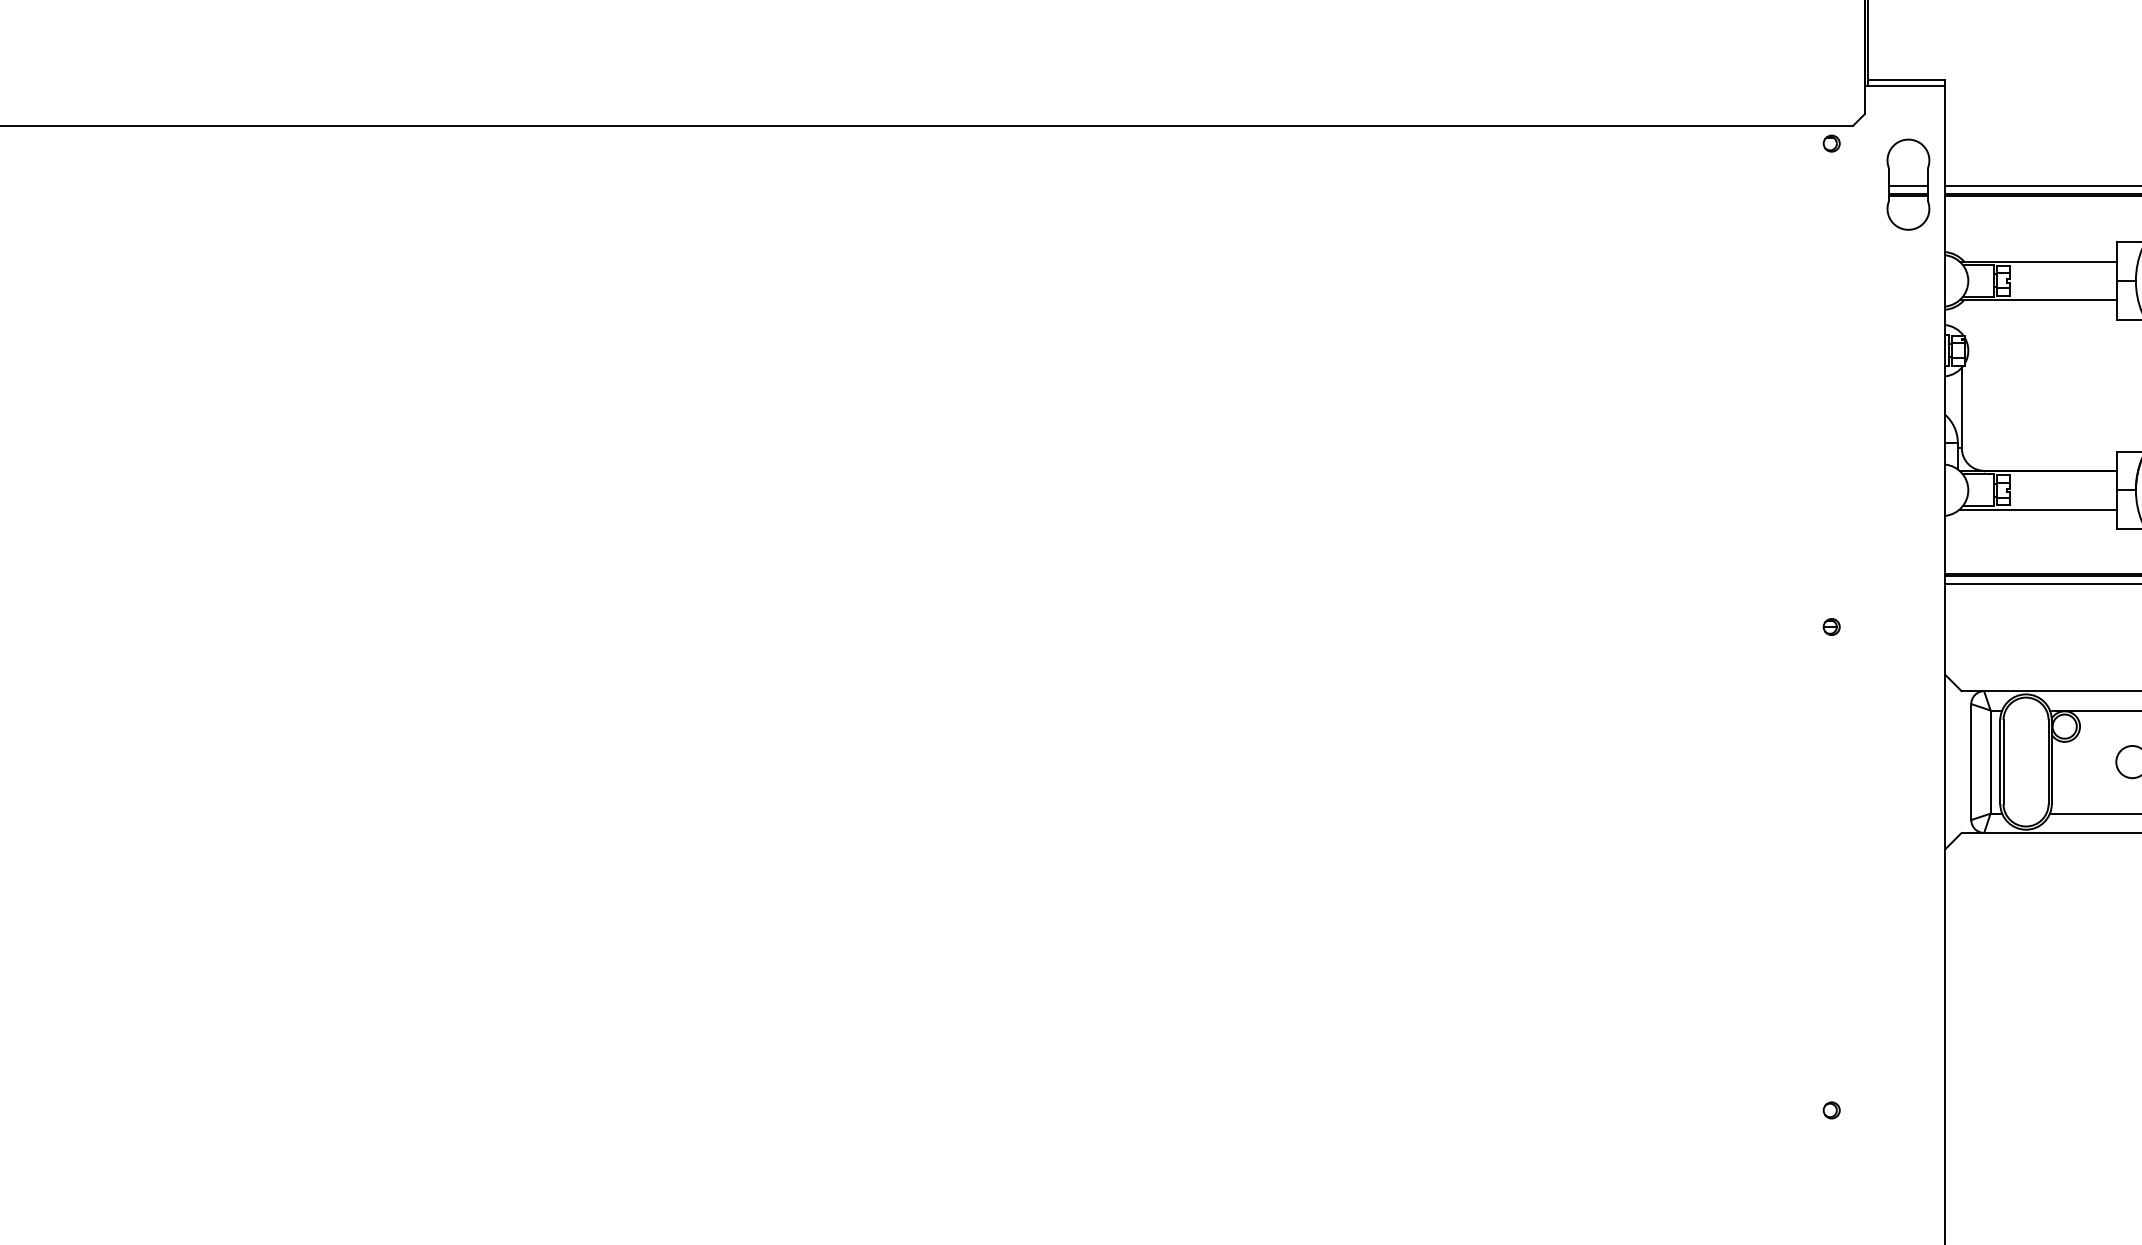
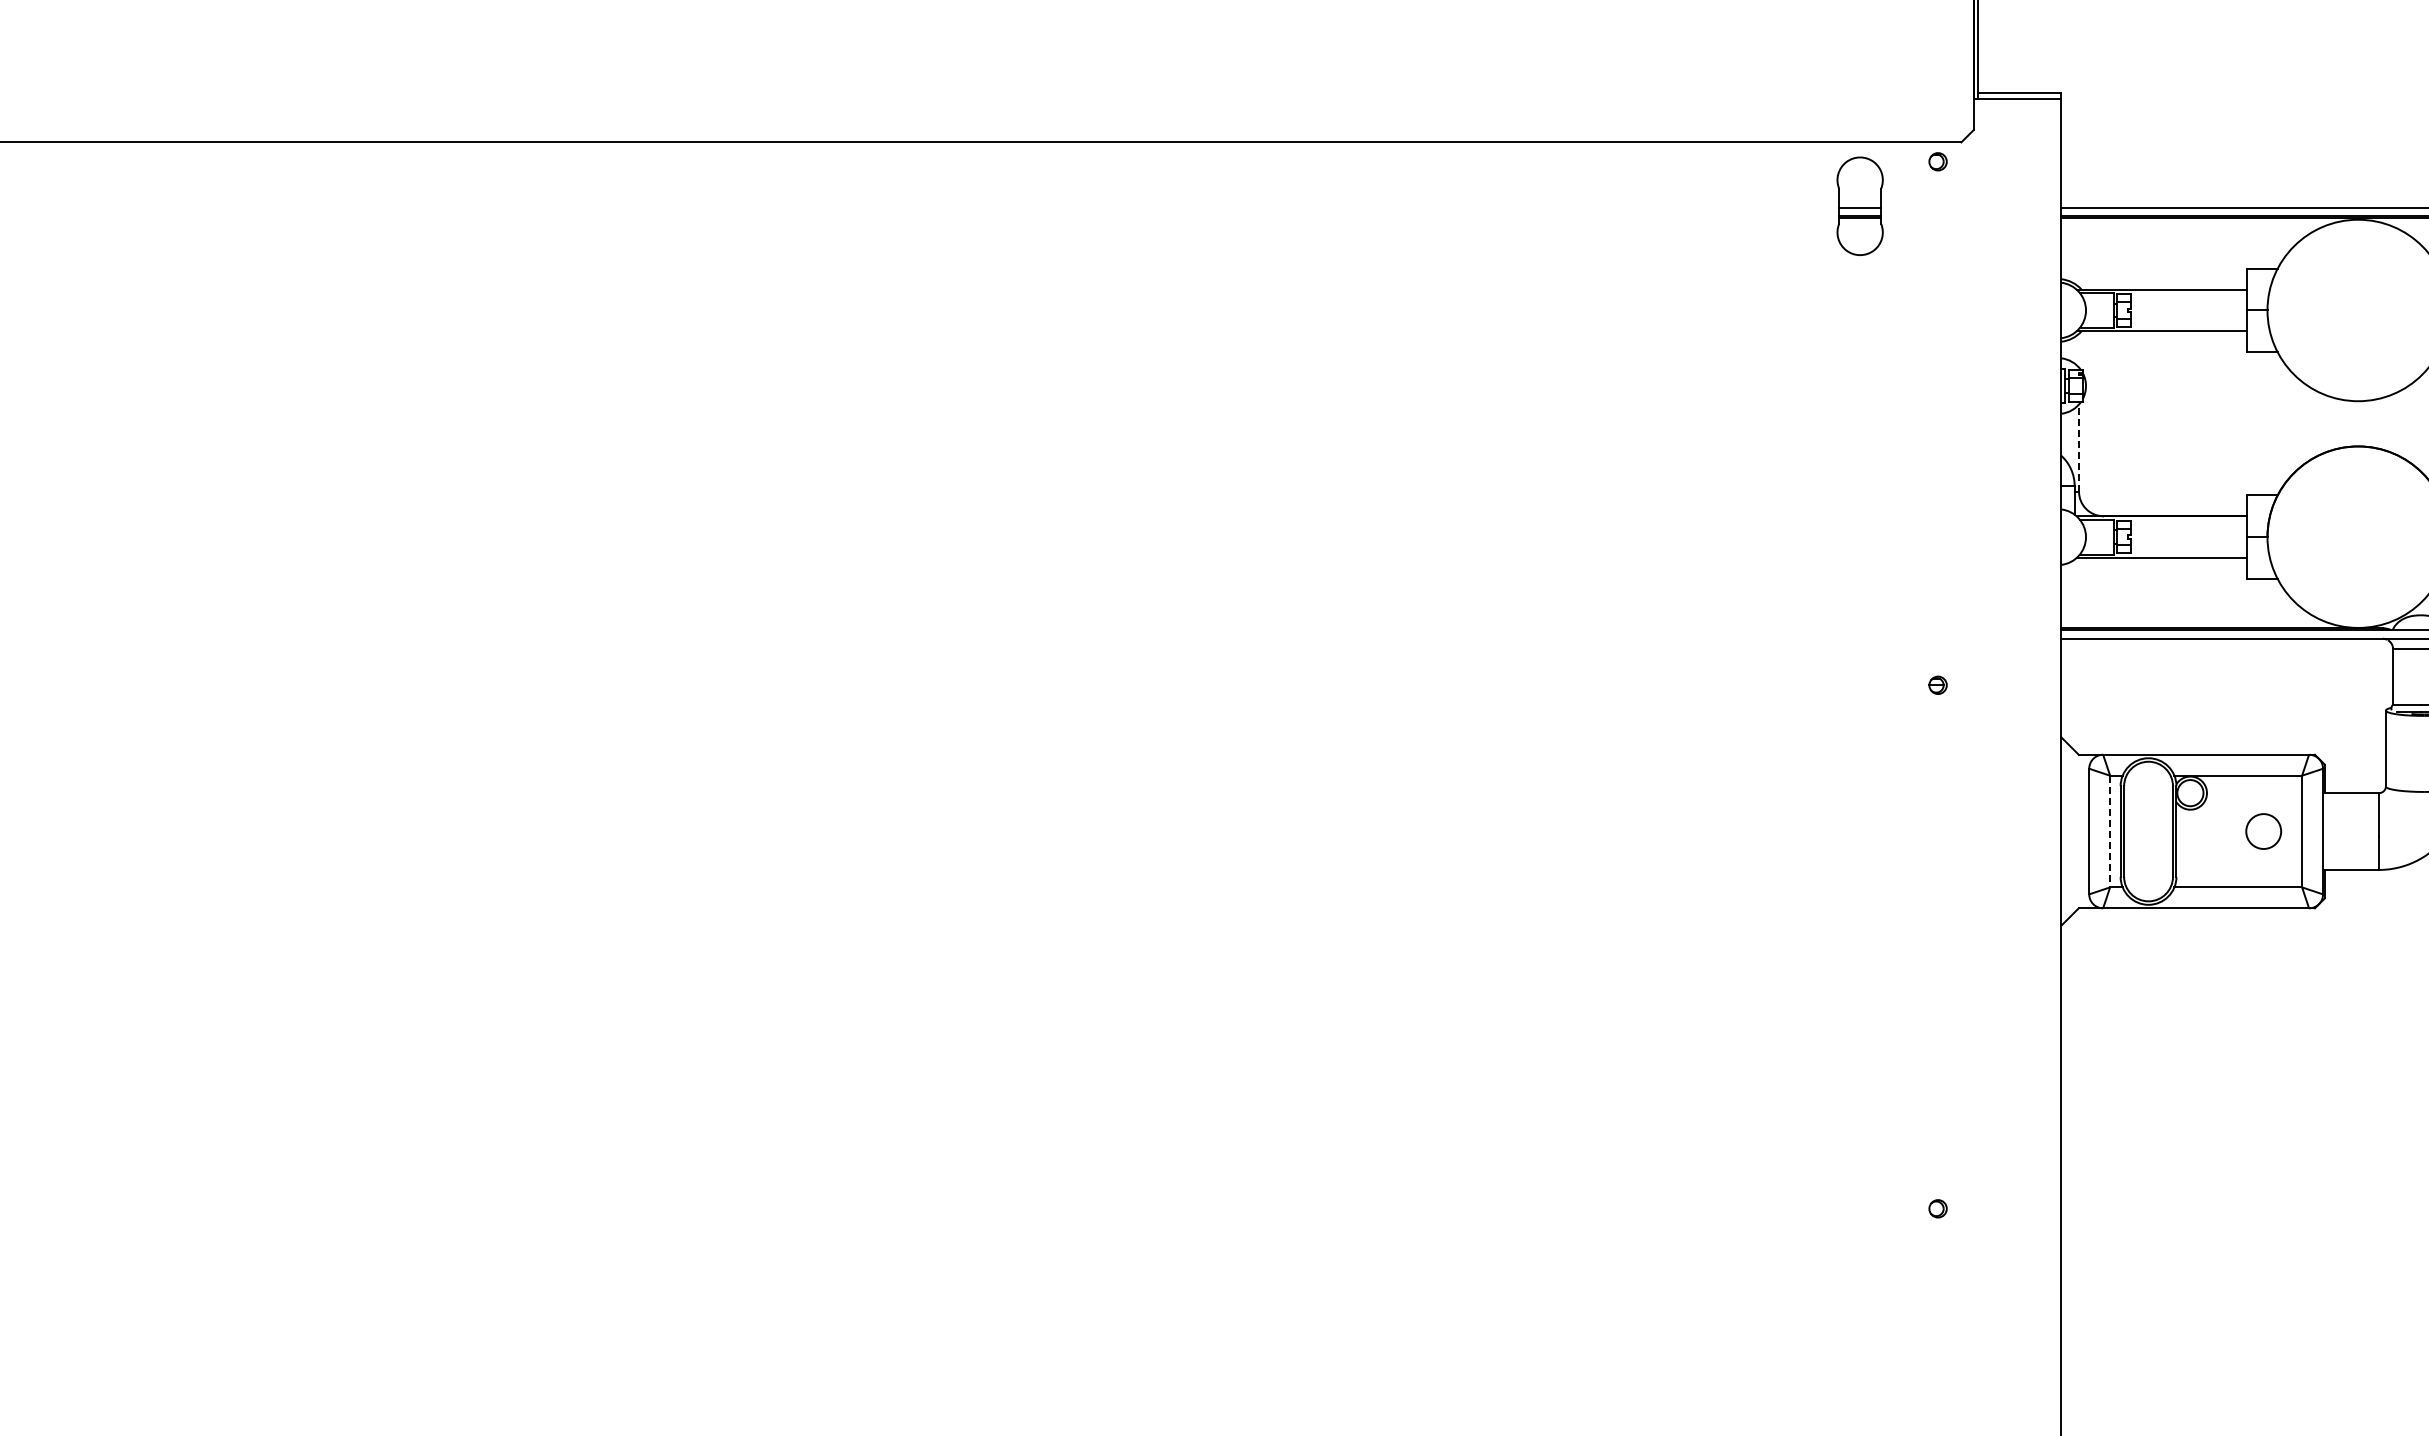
part: (1907, 183) -> (1859, 205), moved
line: (1962, 408) -> (2079, 448), solid -> dashed
line: (1990, 762) -> (2110, 831), solid -> dashed

